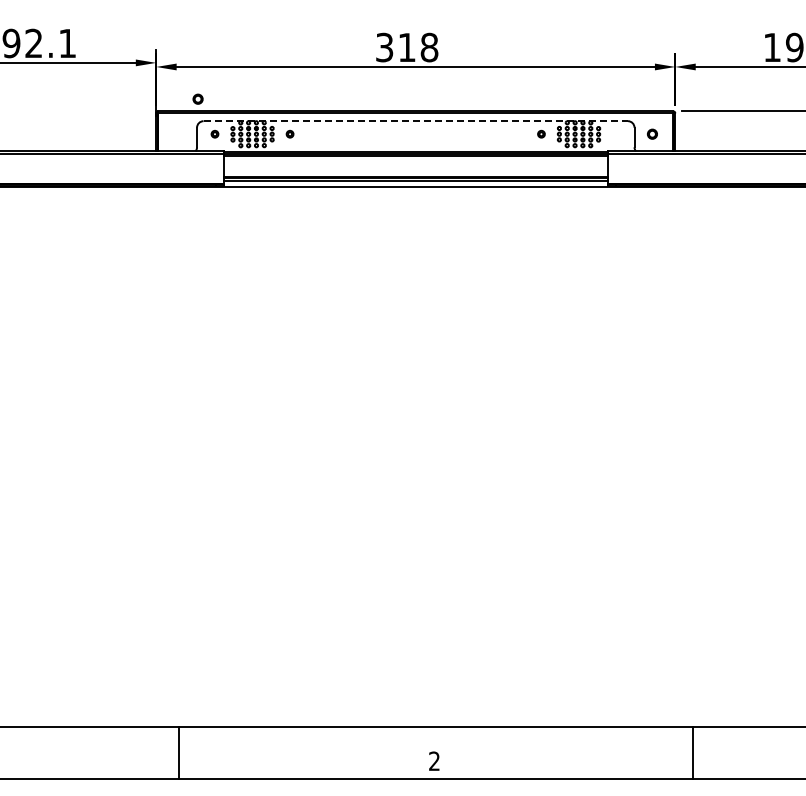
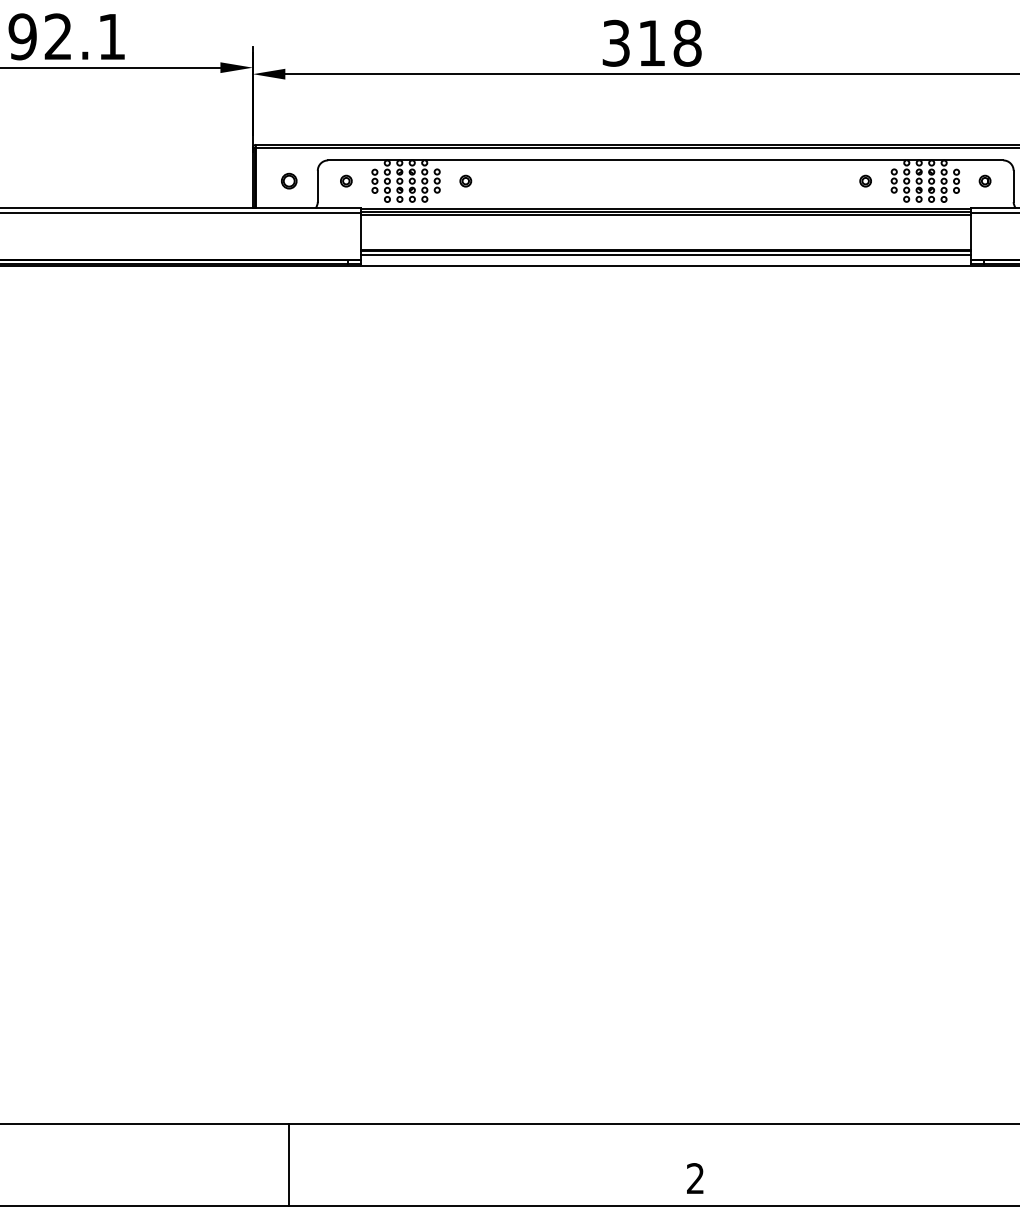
part: (197, 98) -> (288, 179), moved
line: (416, 121) -> (666, 160), dashed -> solid
part: (616, 133) -> (985, 179), added

